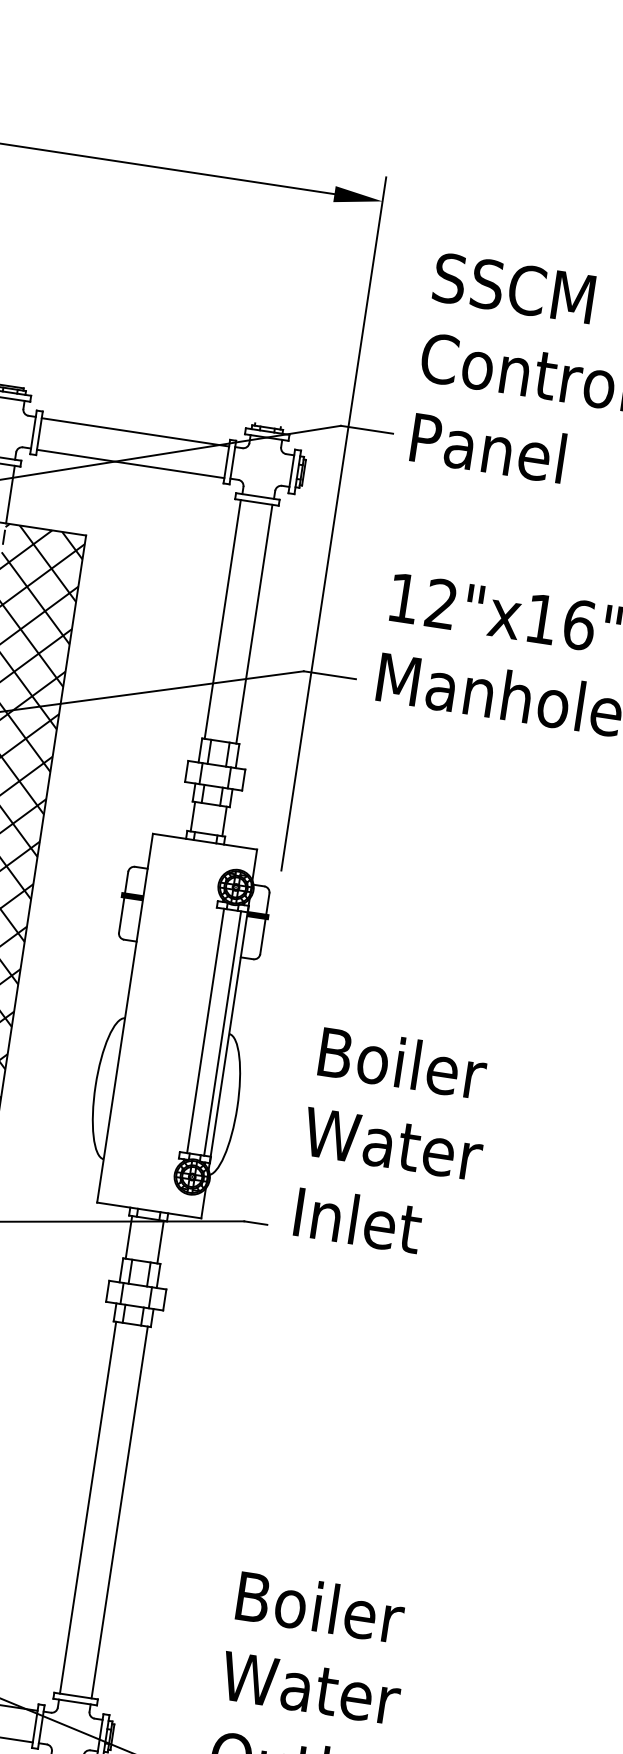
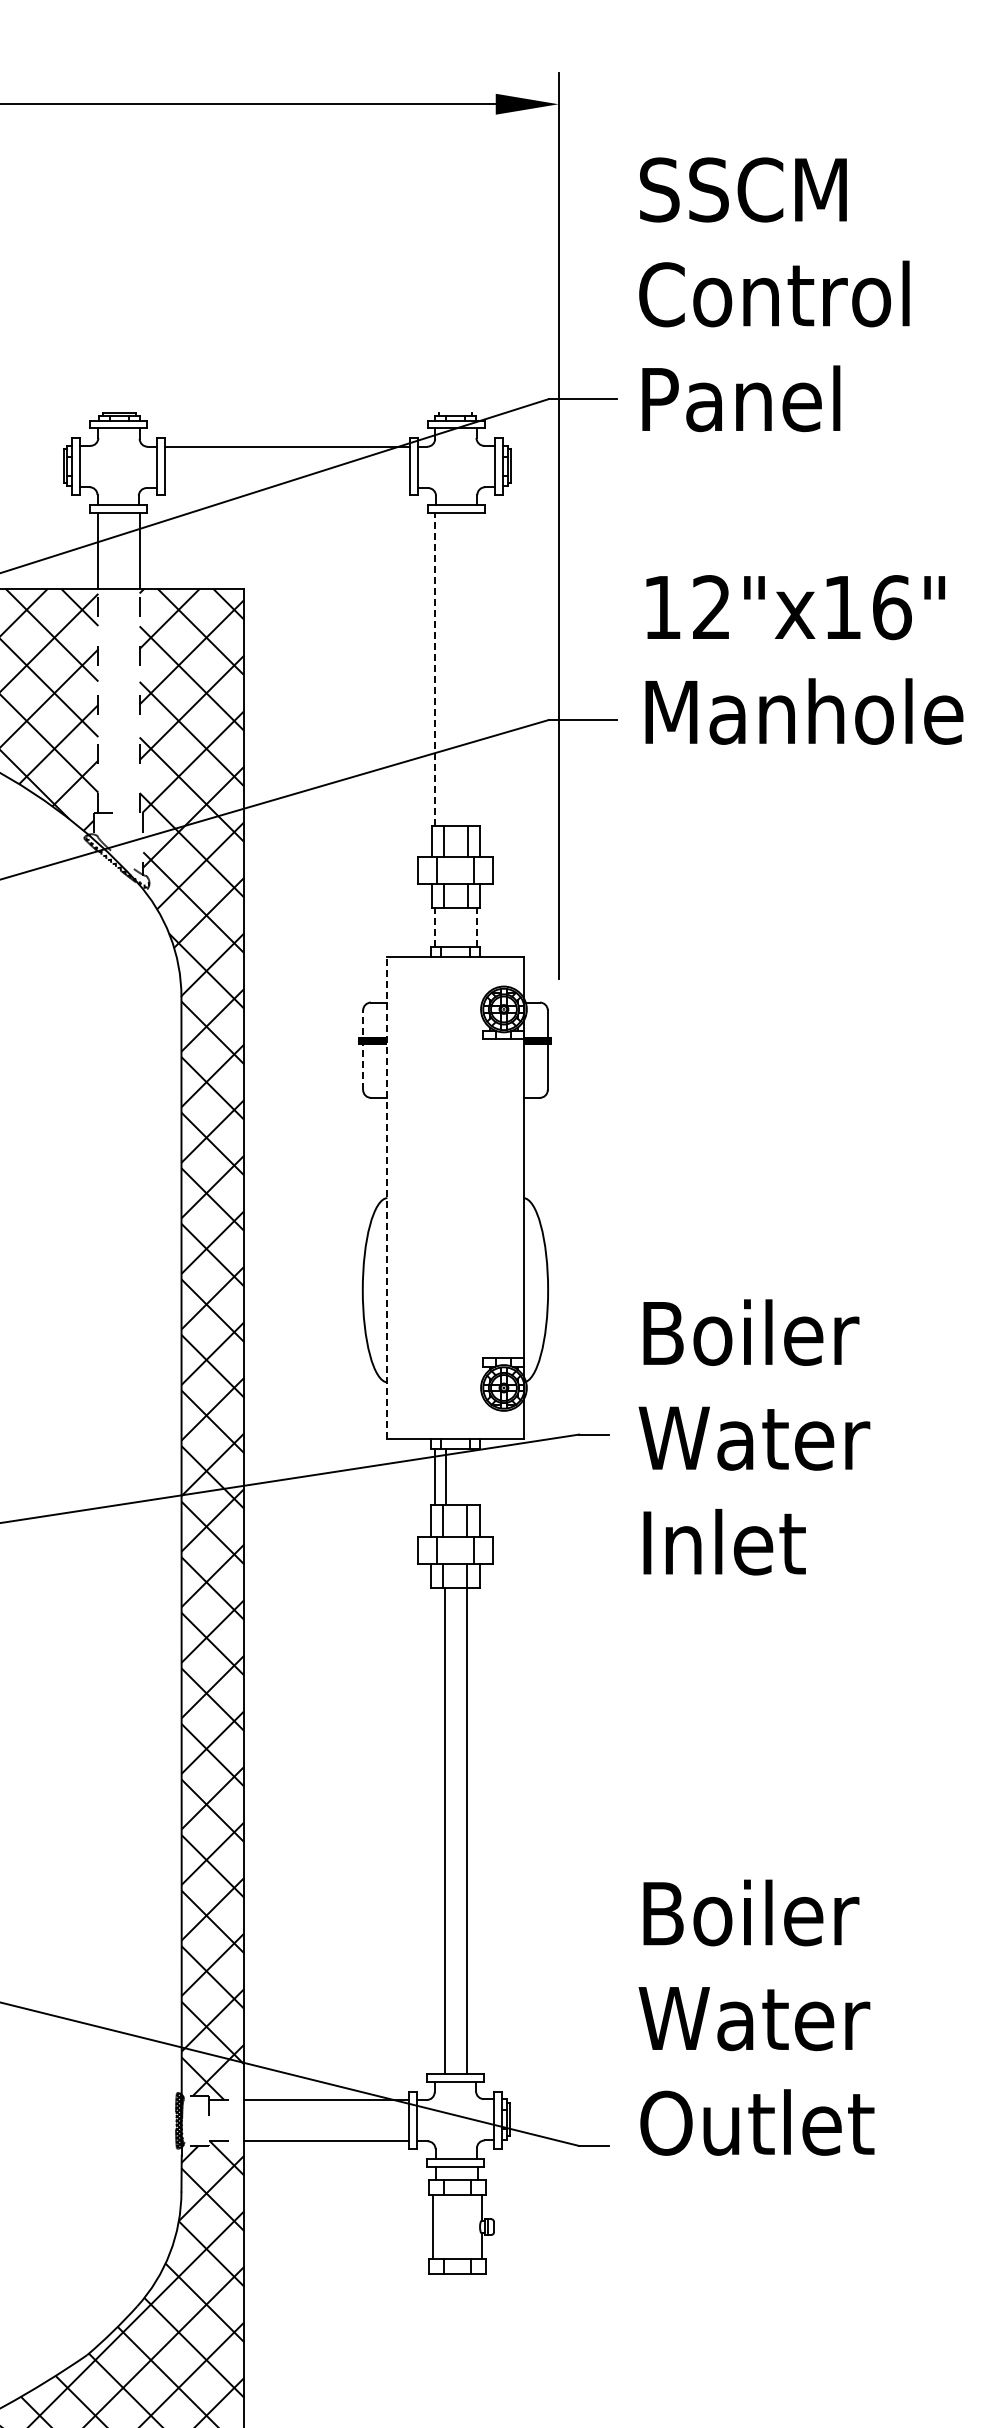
line: (129, 463) -> (286, 488), removed
line: (223, 618) -> (435, 668), solid -> dashed
line: (254, 624) -> (476, 669), removed
line: (193, 816) -> (435, 926), solid -> dashed
line: (224, 820) -> (476, 926), solid -> dashed
line: (123, 902) -> (363, 1050), solid -> dashed
line: (125, 1017) -> (387, 1197), solid -> dashed
line: (205, 1030) -> (492, 1198), removed
line: (223, 1033) -> (515, 1198), removed
text: (393, 1143) -> (754, 1437), moved
line: (160, 1242) -> (446, 1477), moved
line: (87, 1507) -> (466, 1830), moved
line: (120, 1512) -> (445, 1830), moved

